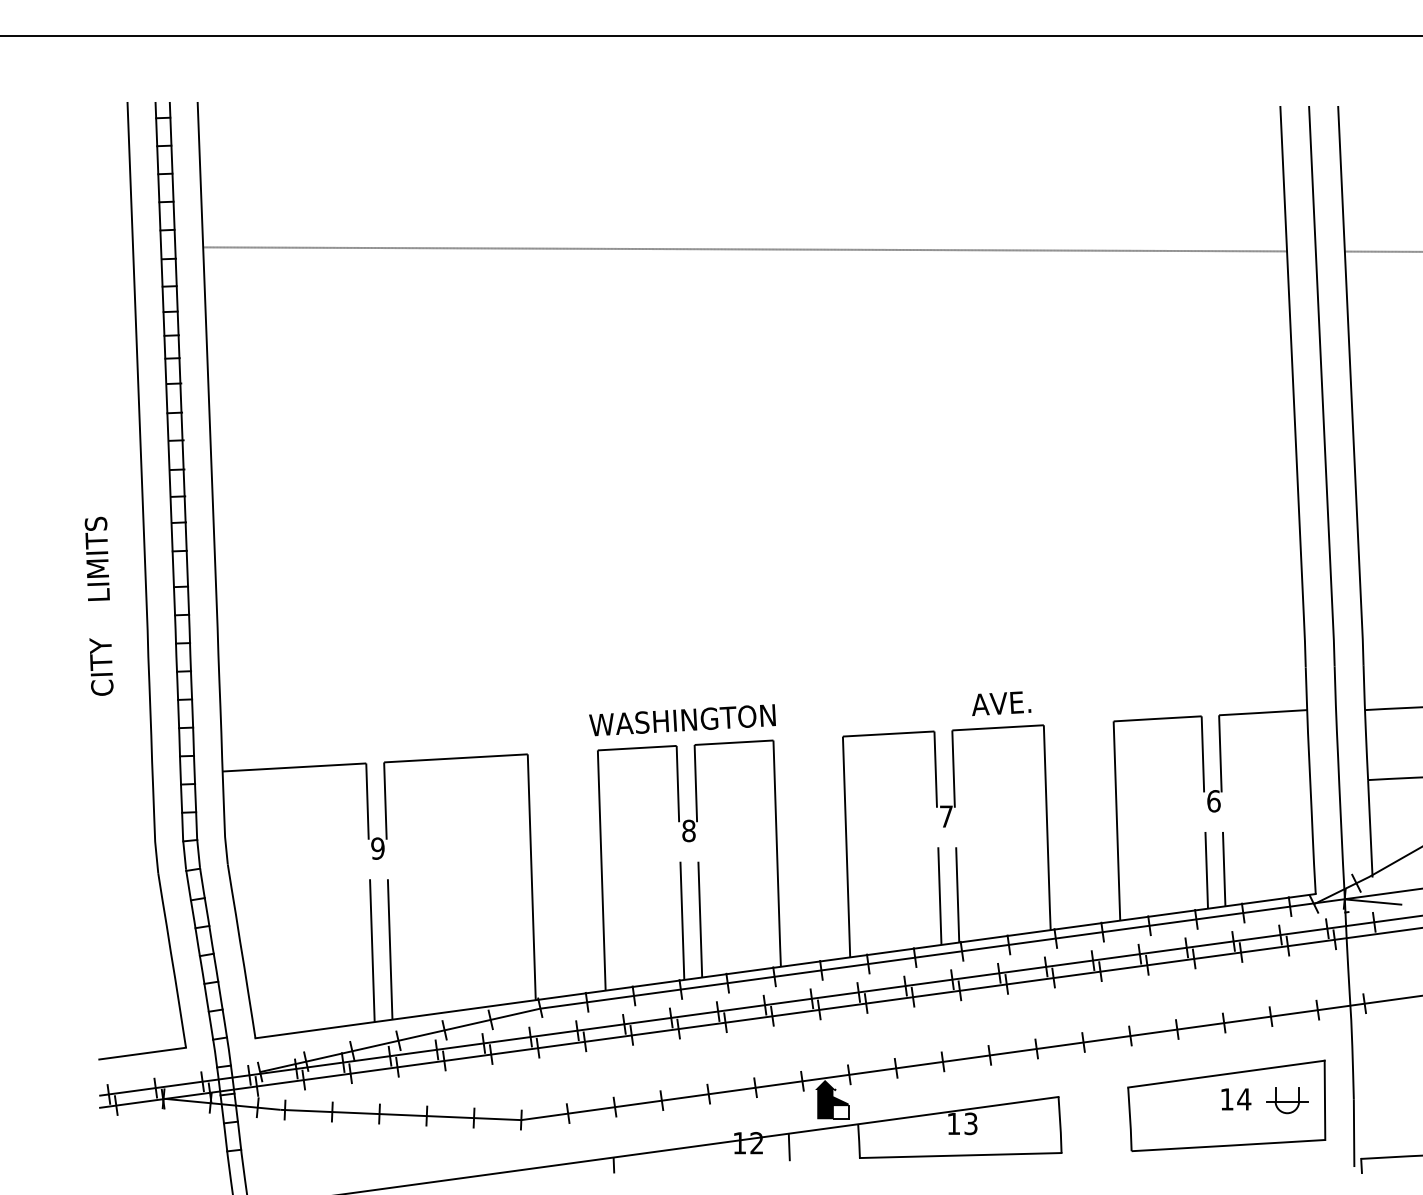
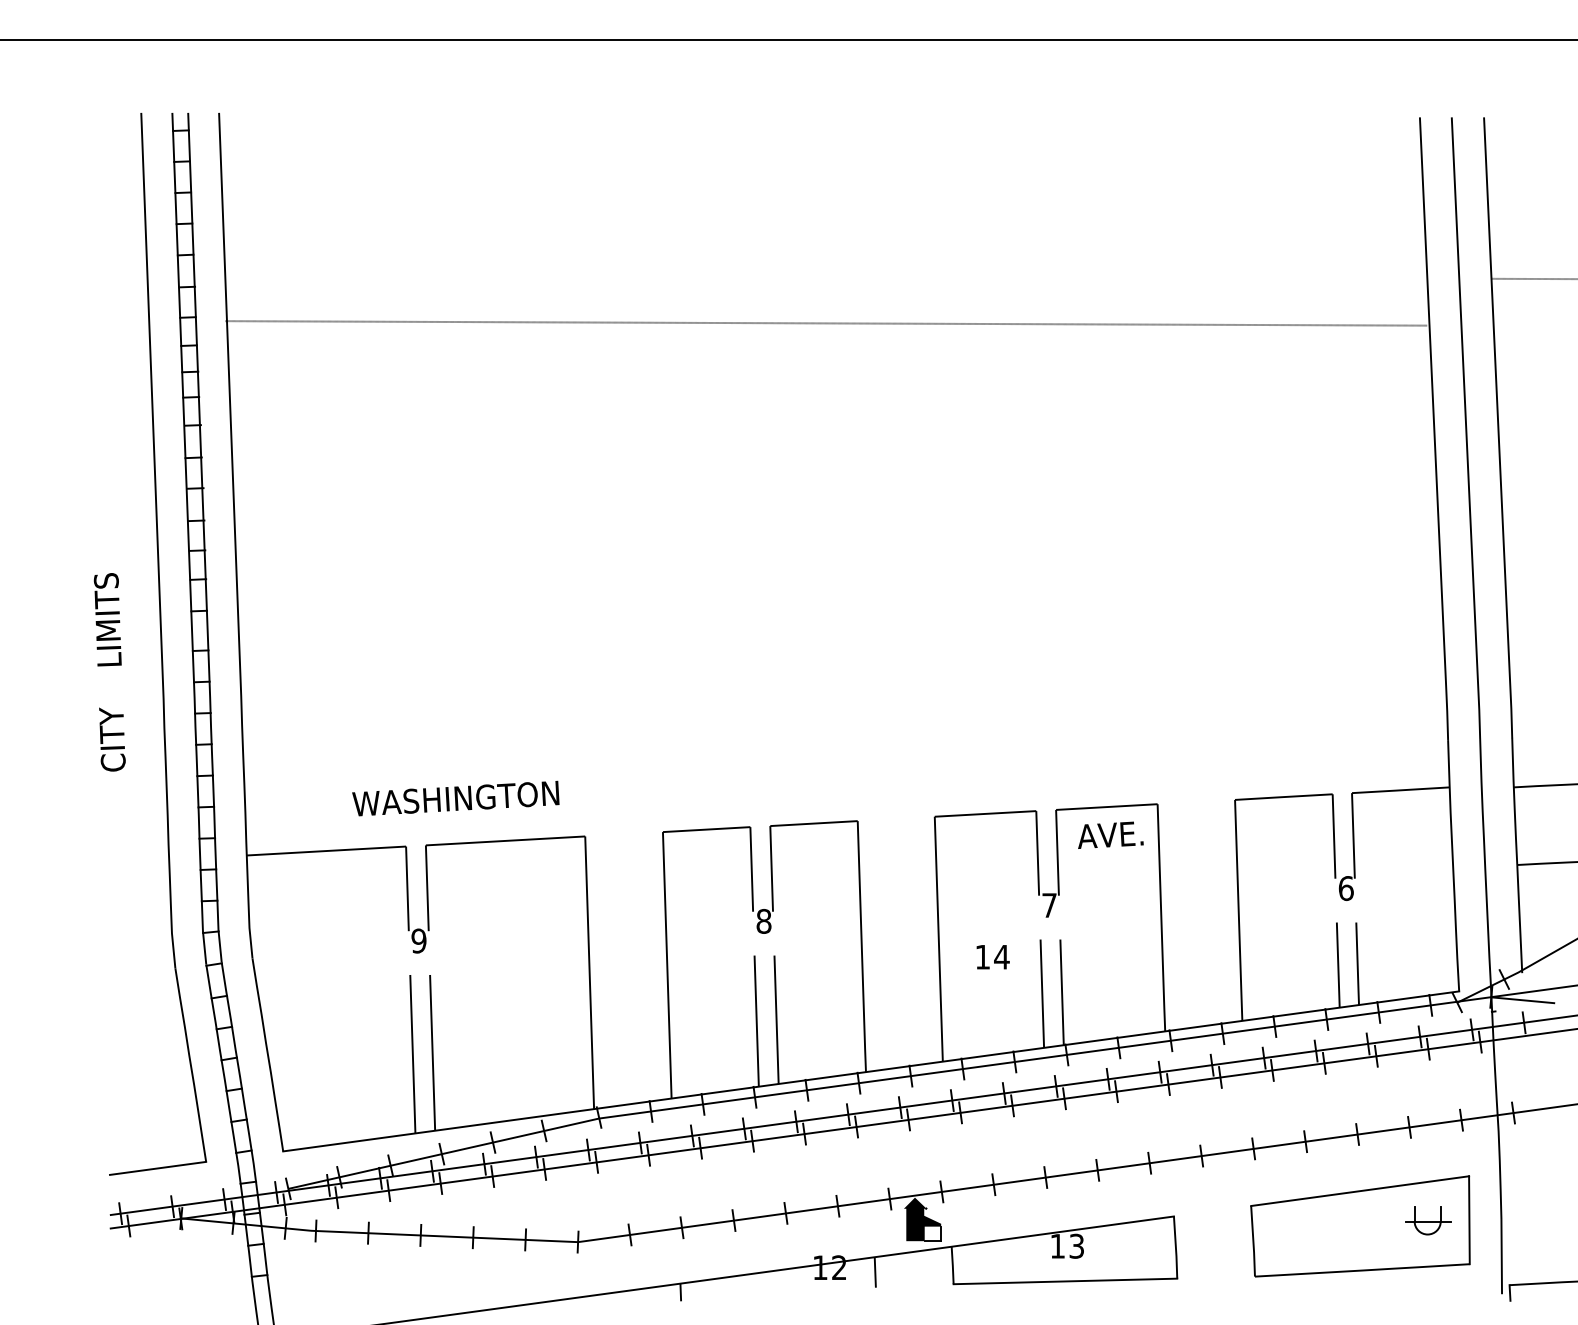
line: (745, 249) -> (826, 323), moved
text: (1001, 702) -> (1110, 834), moved
text: (682, 720) -> (455, 798), moved
text: (1235, 1099) -> (992, 957), moved

